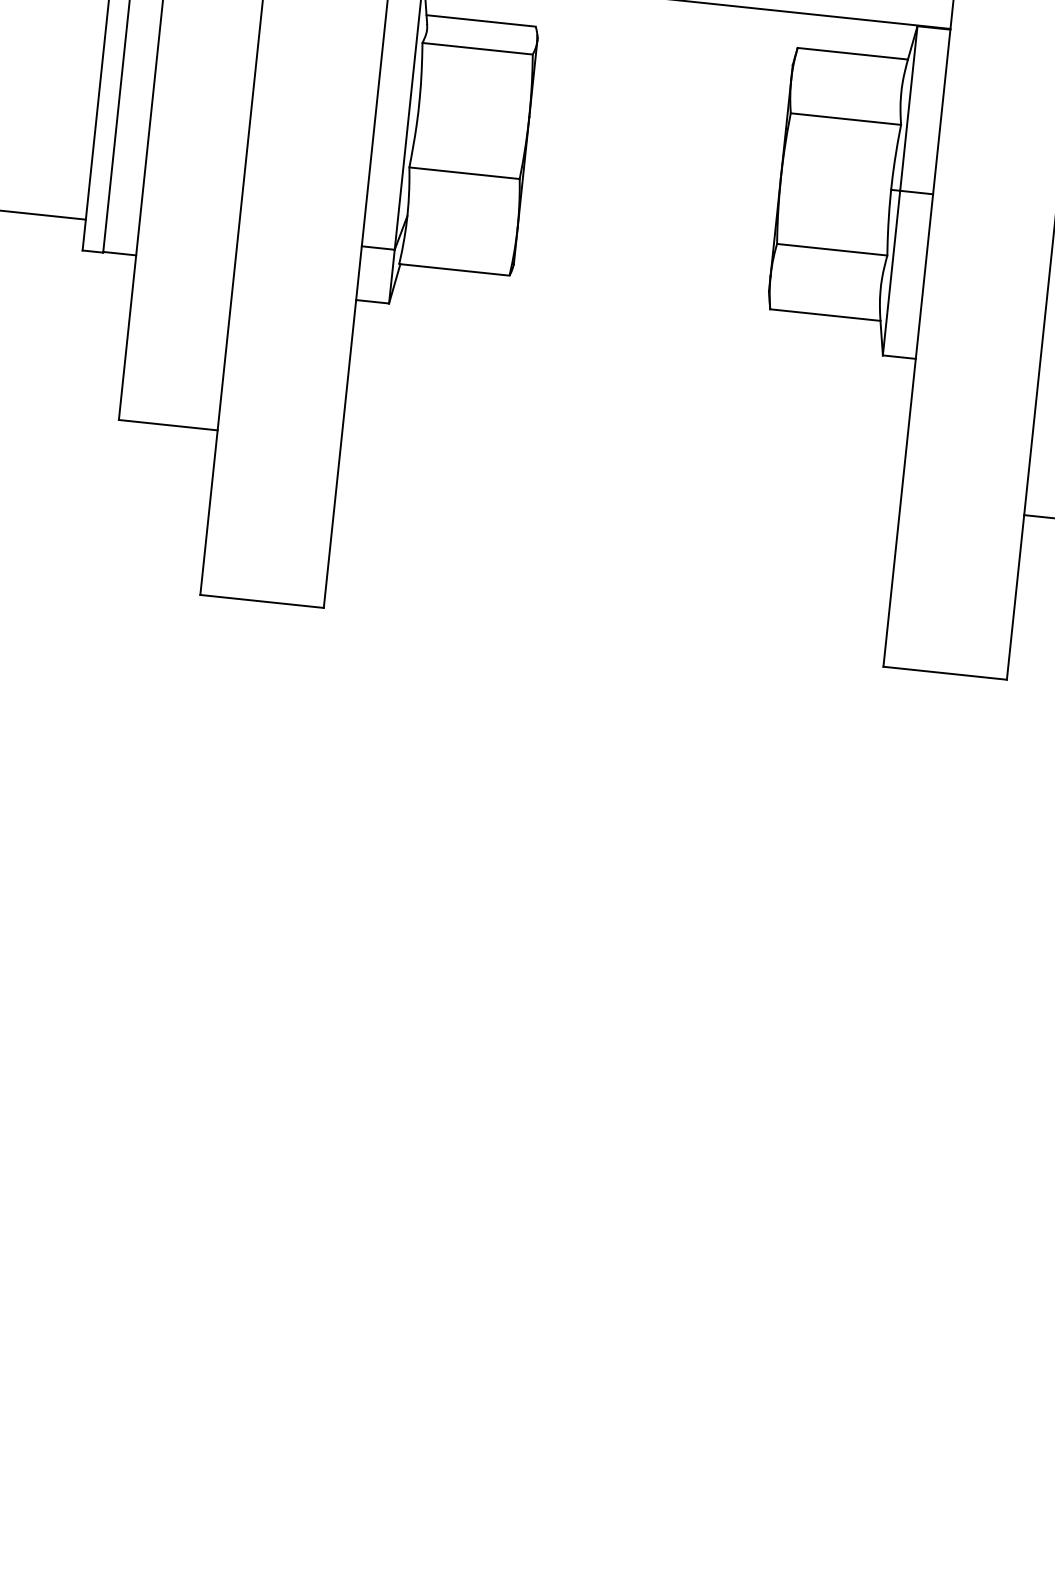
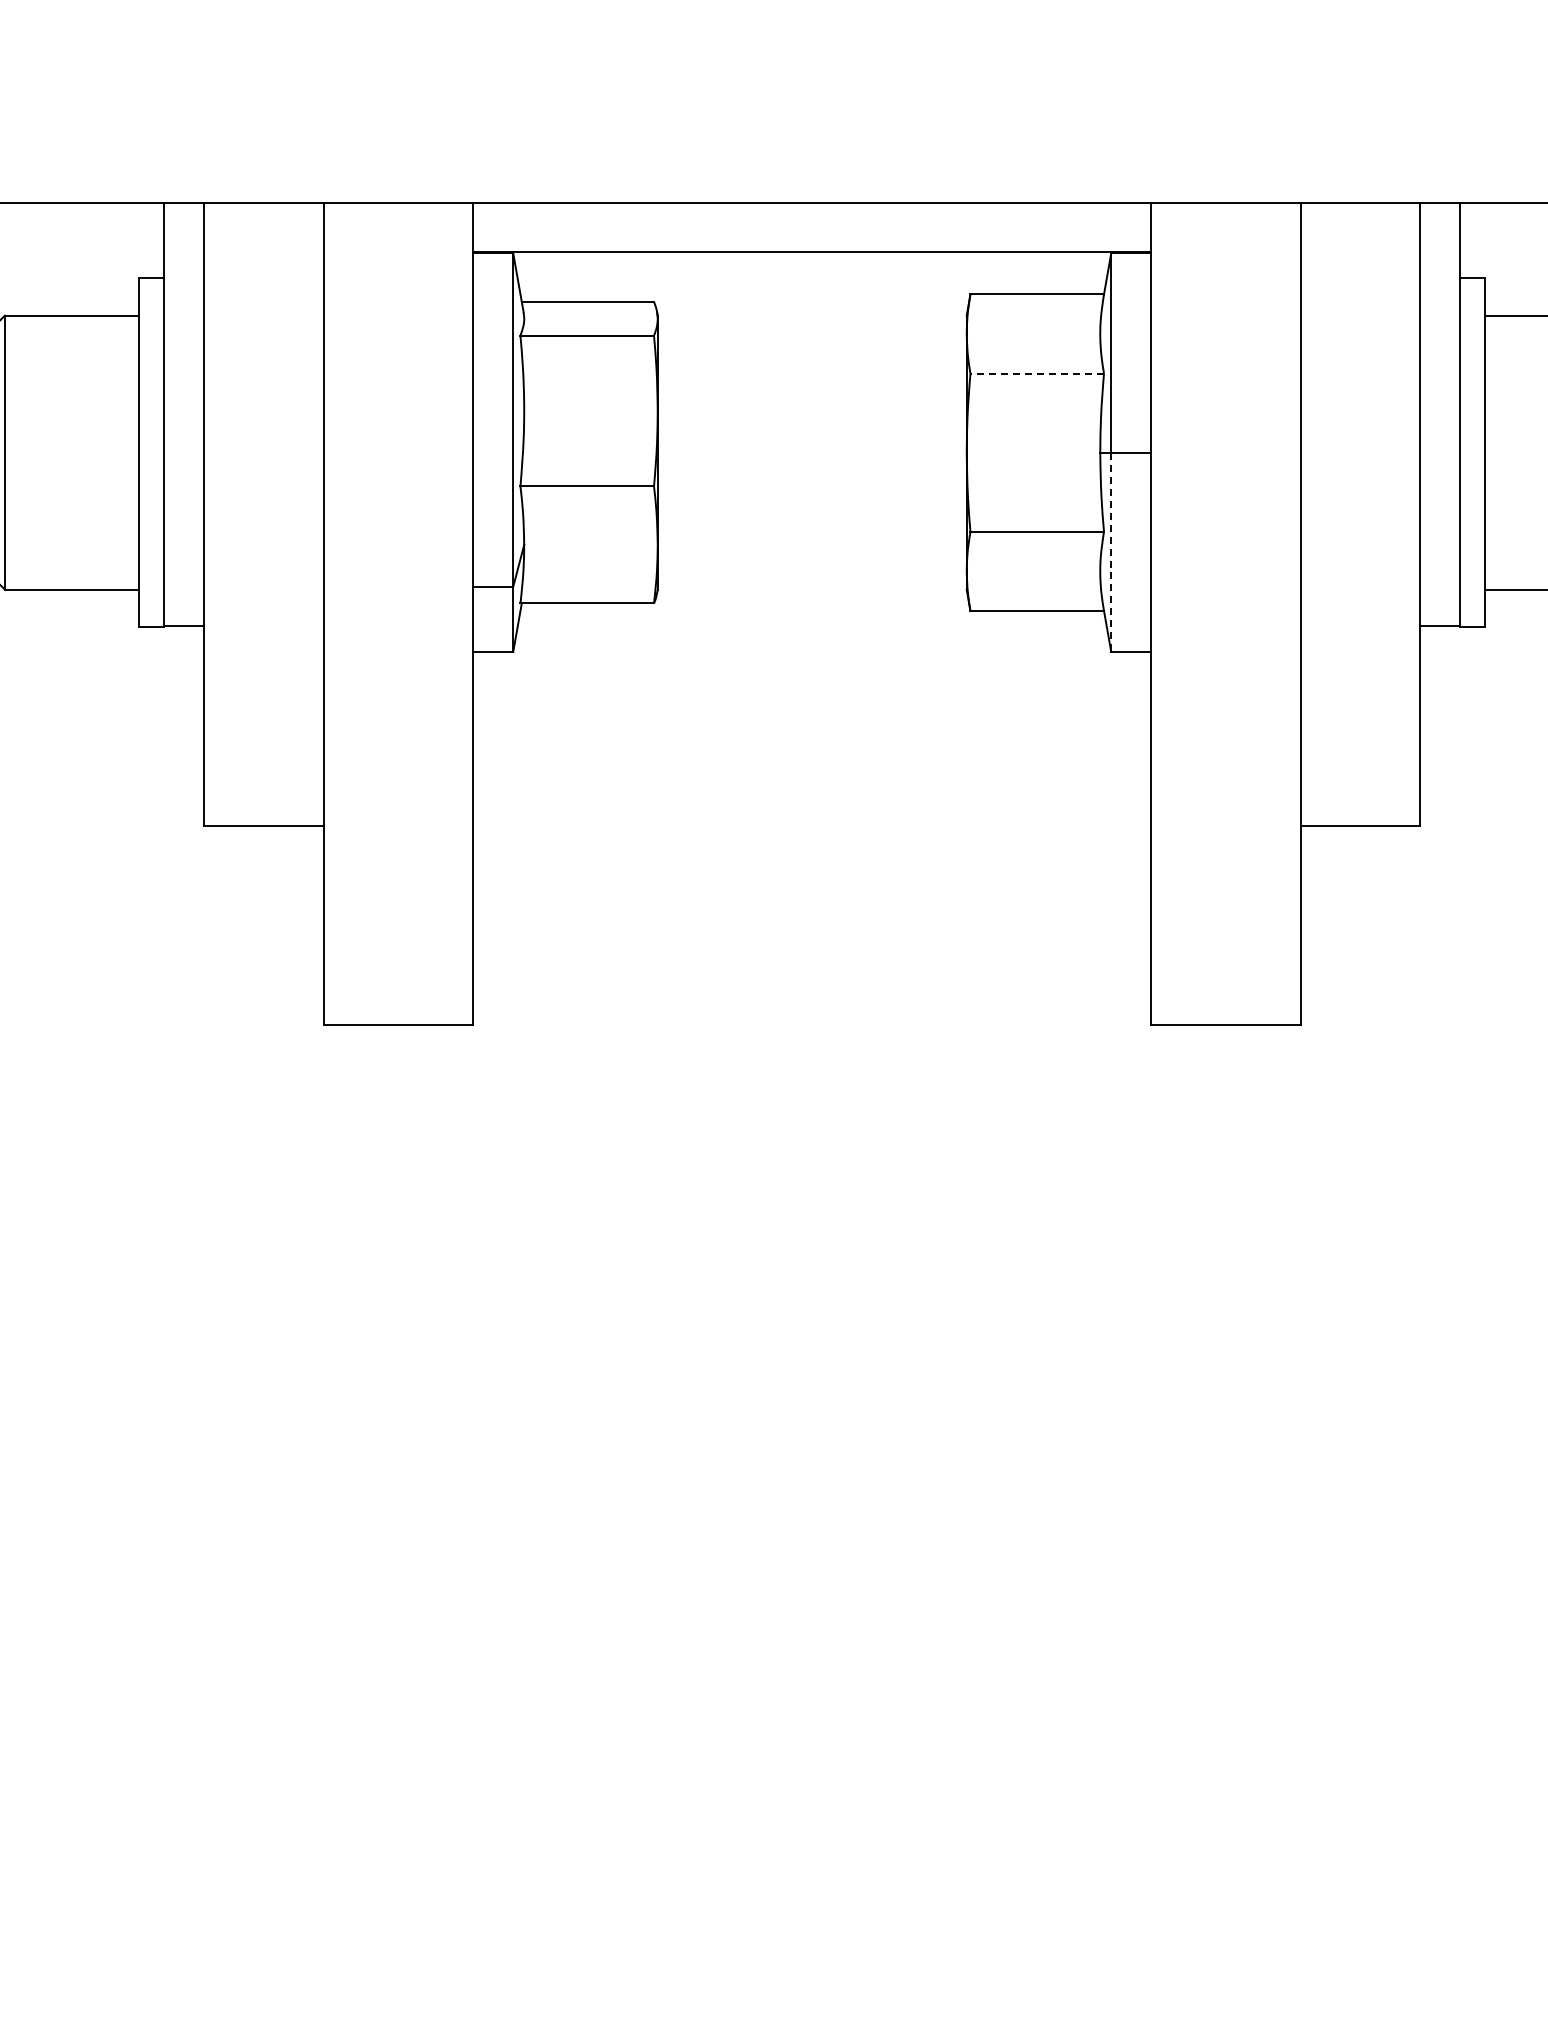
line: (846, 119) -> (1037, 373), solid -> dashed
line: (891, 273) -> (1111, 552), solid -> dashed

